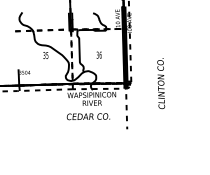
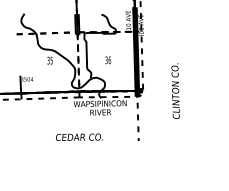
text: (88, 116) -> (79, 137), moved

